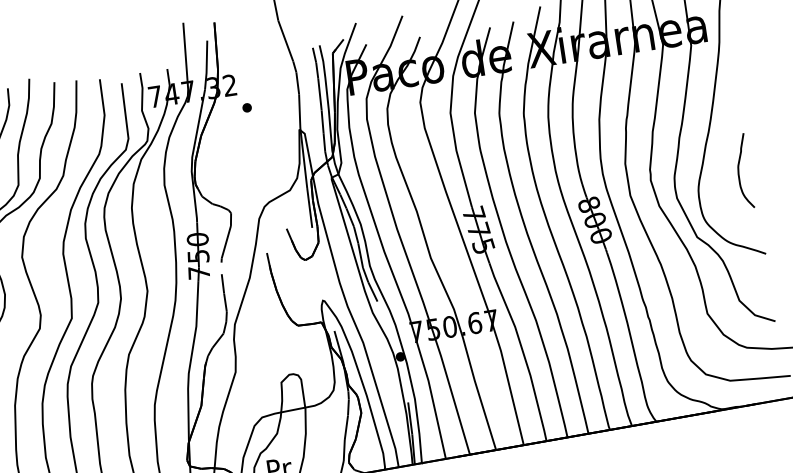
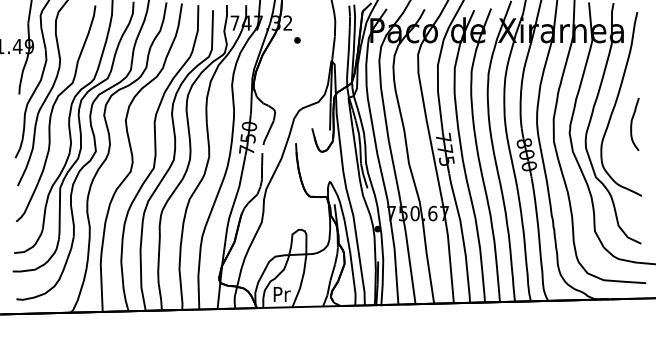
curve: (740, 171) -> (632, 124), moved

